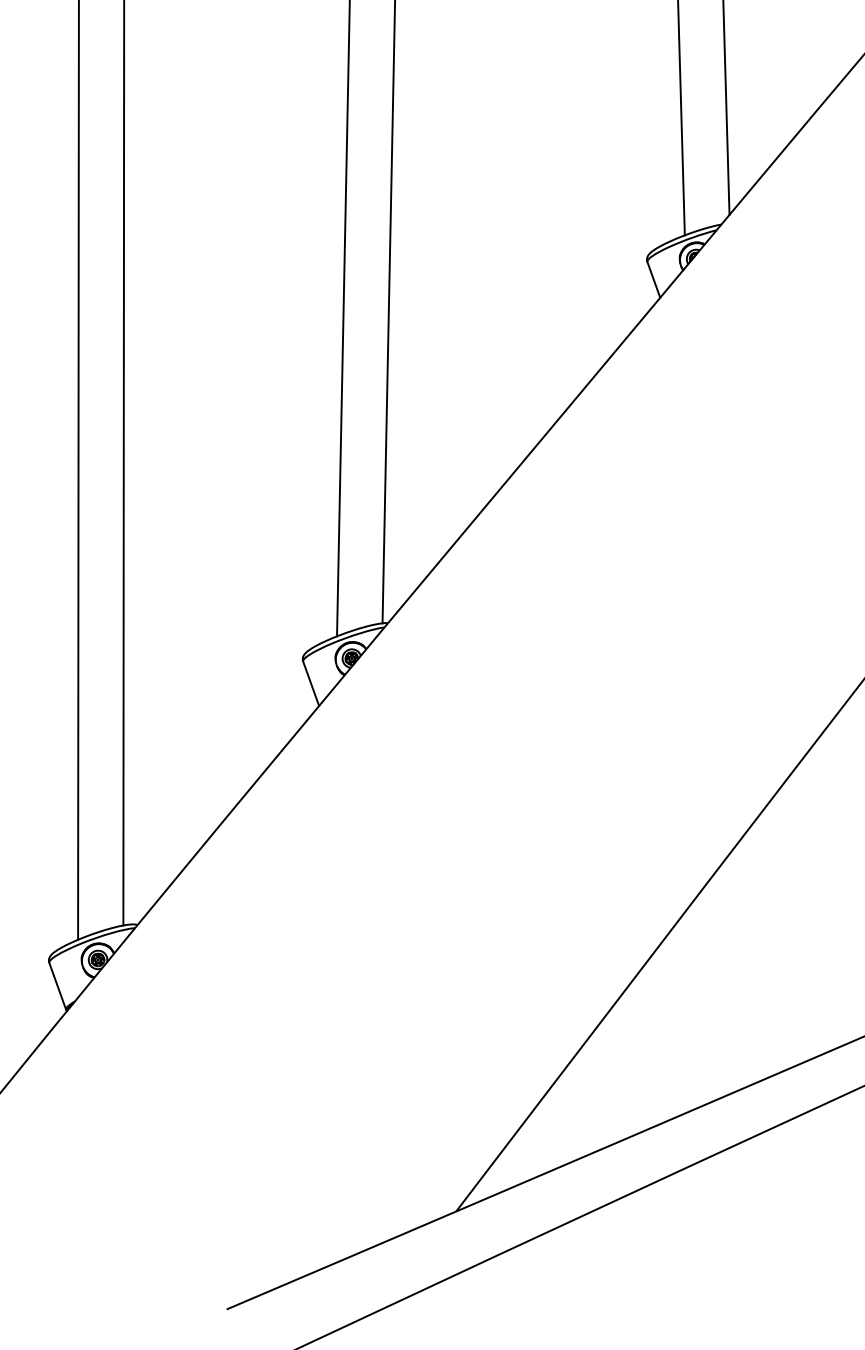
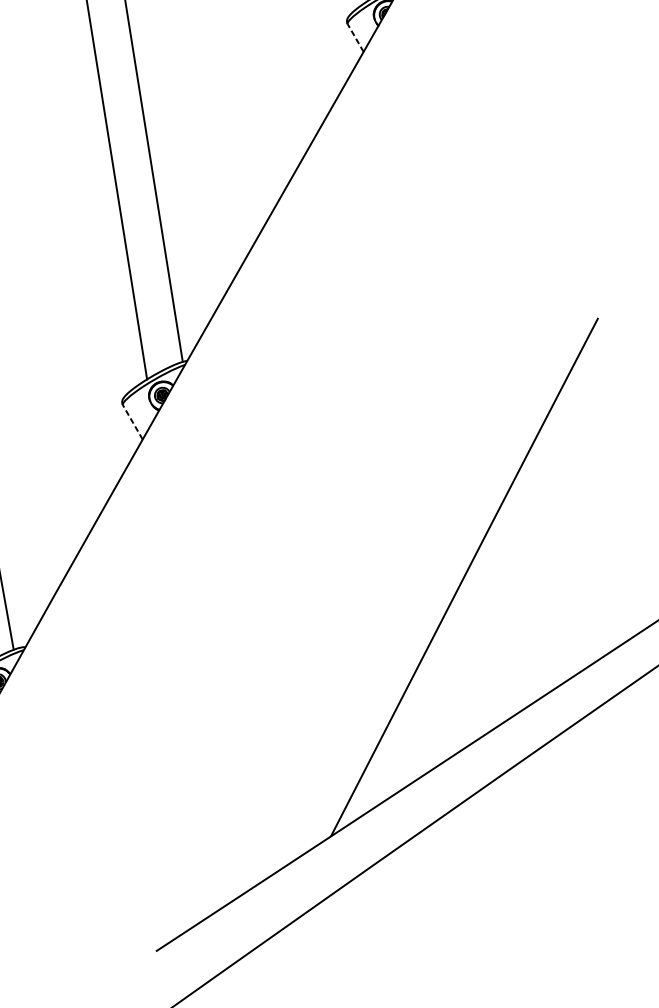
line: (653, 279) -> (355, 37), solid -> dashed
line: (311, 683) -> (133, 422), solid -> dashed

